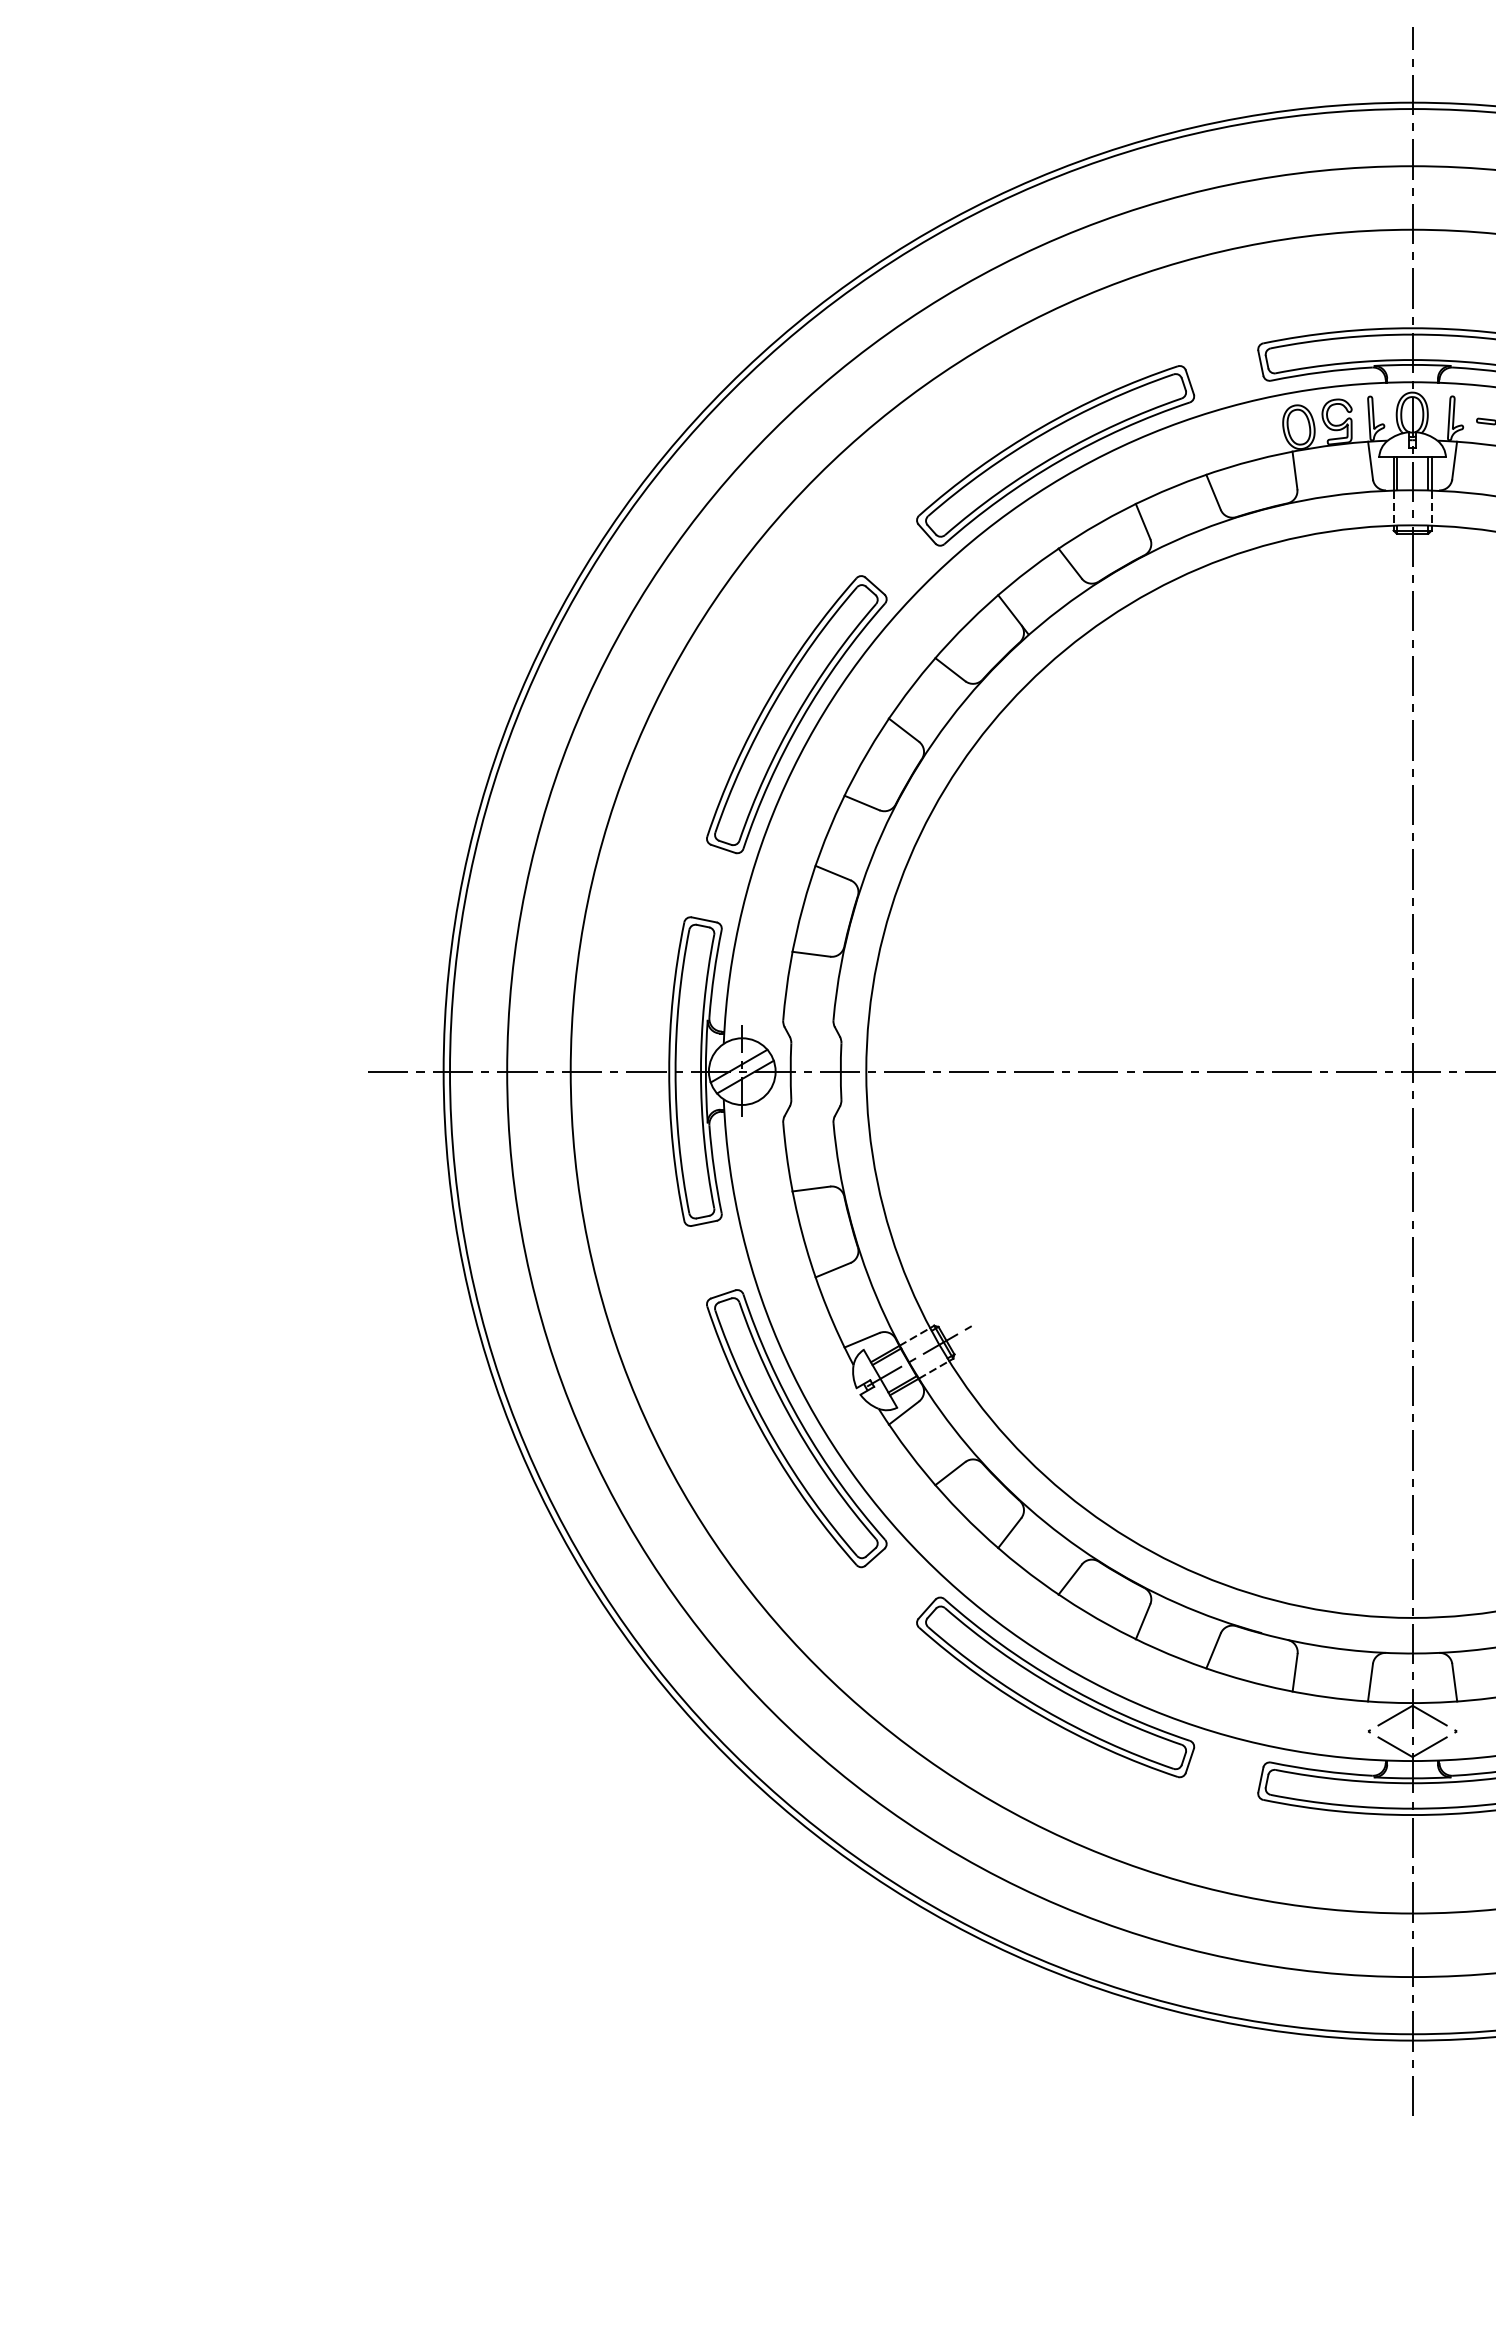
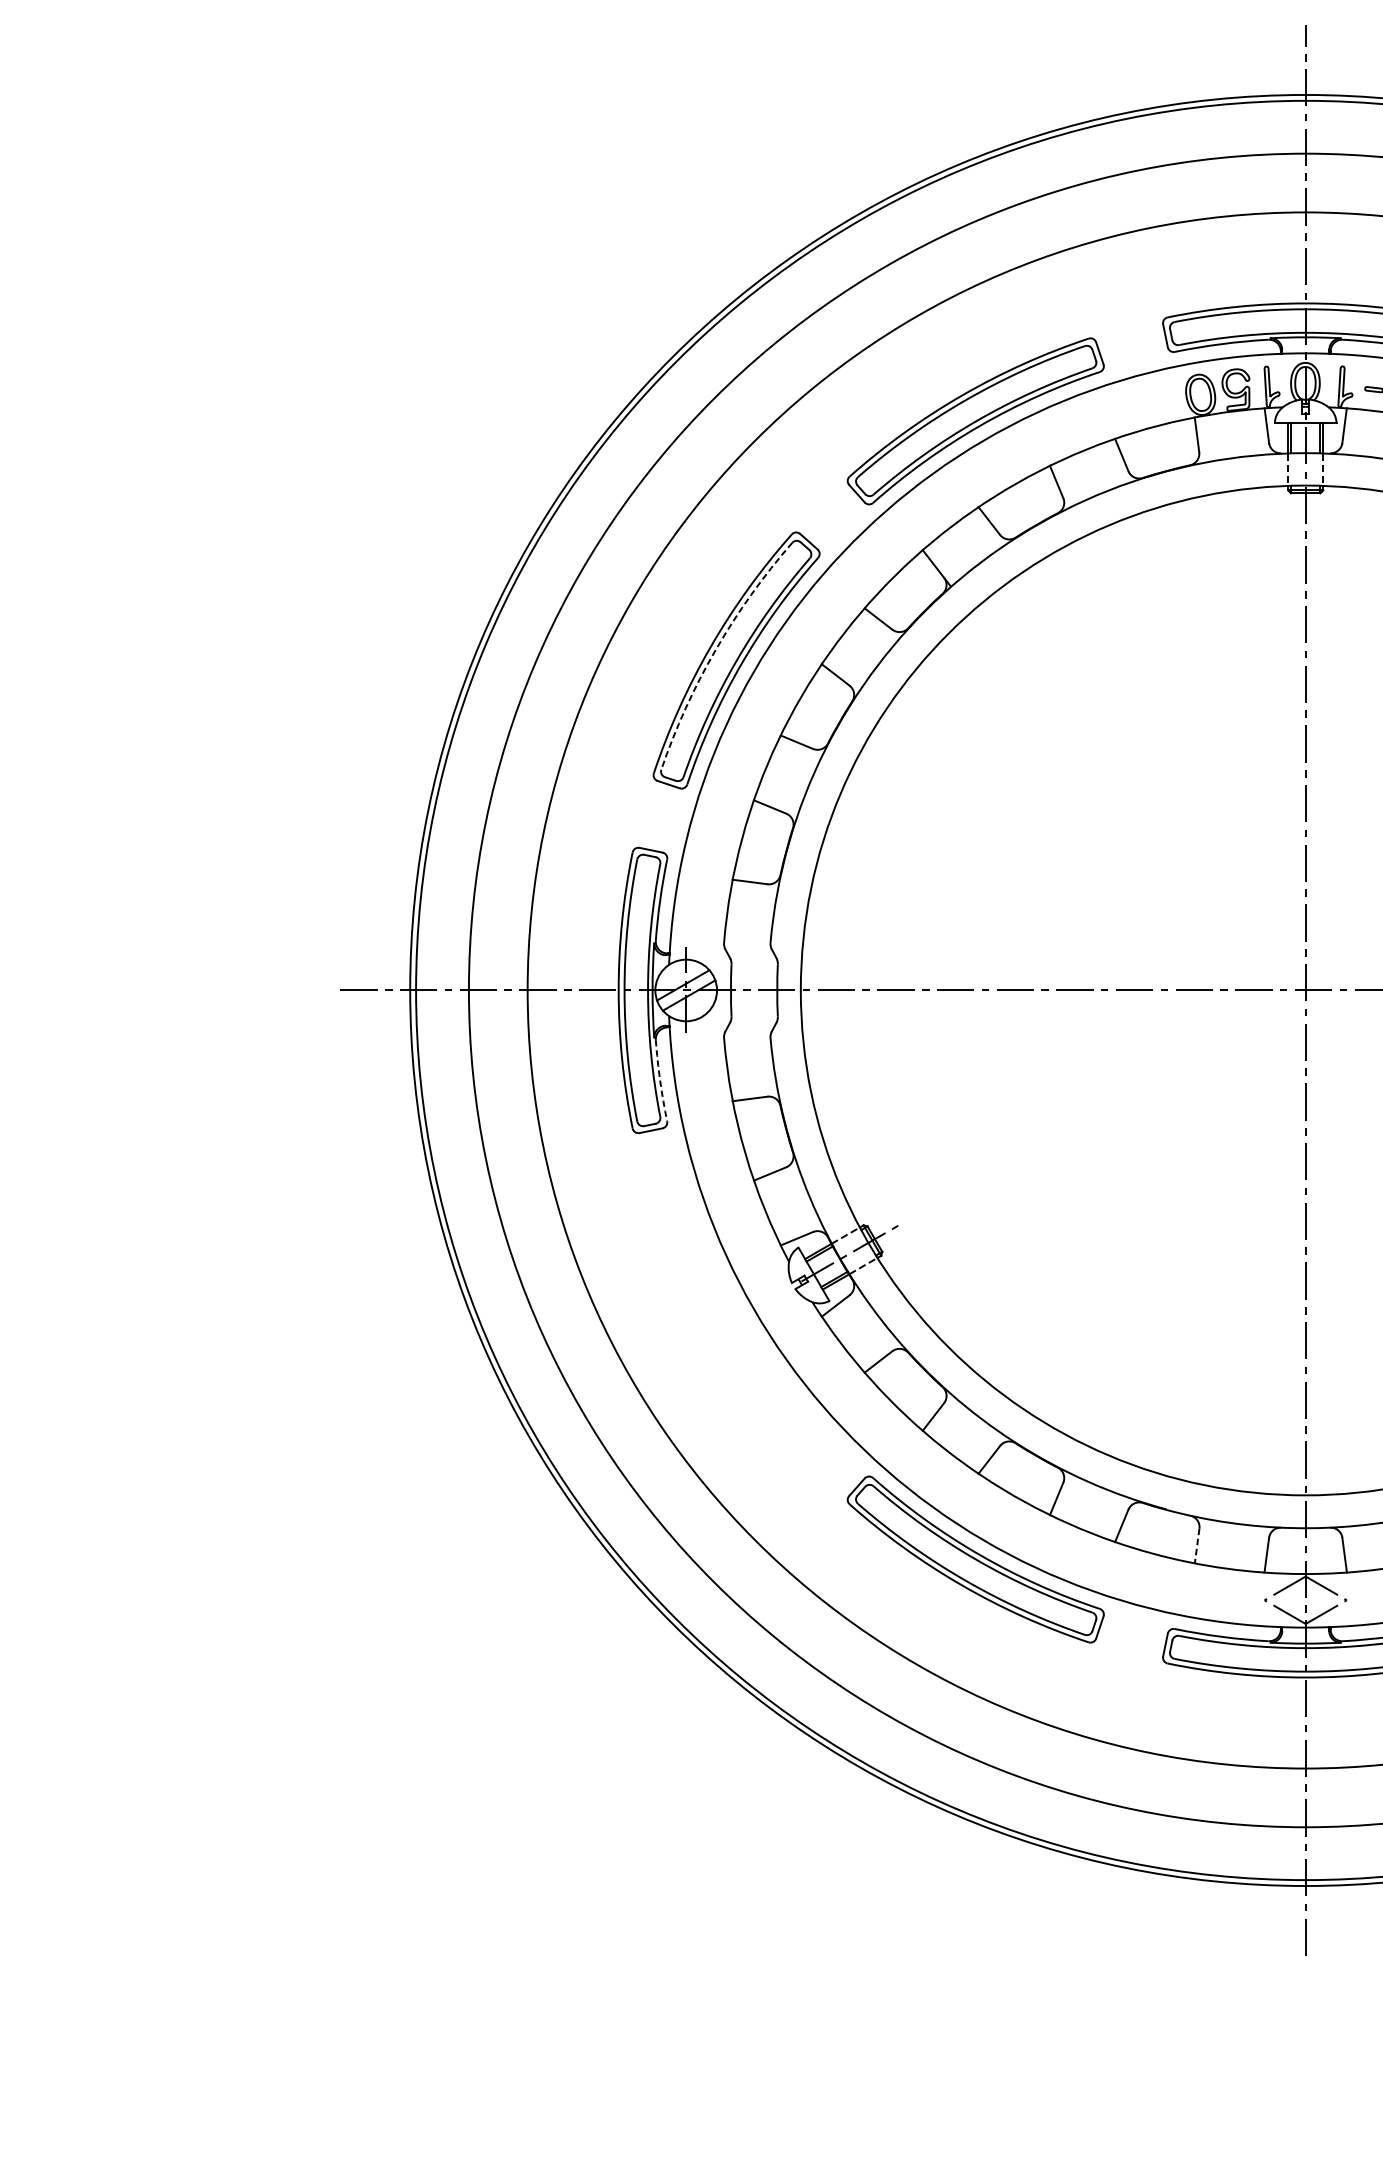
arc: (774, 703) -> (715, 650), solid -> dashed
arc: (714, 1169) -> (660, 1080), solid -> dashed
part: (796, 1428) -> (736, 1320), removed
line: (1295, 1672) -> (1197, 1545), solid -> dashed

